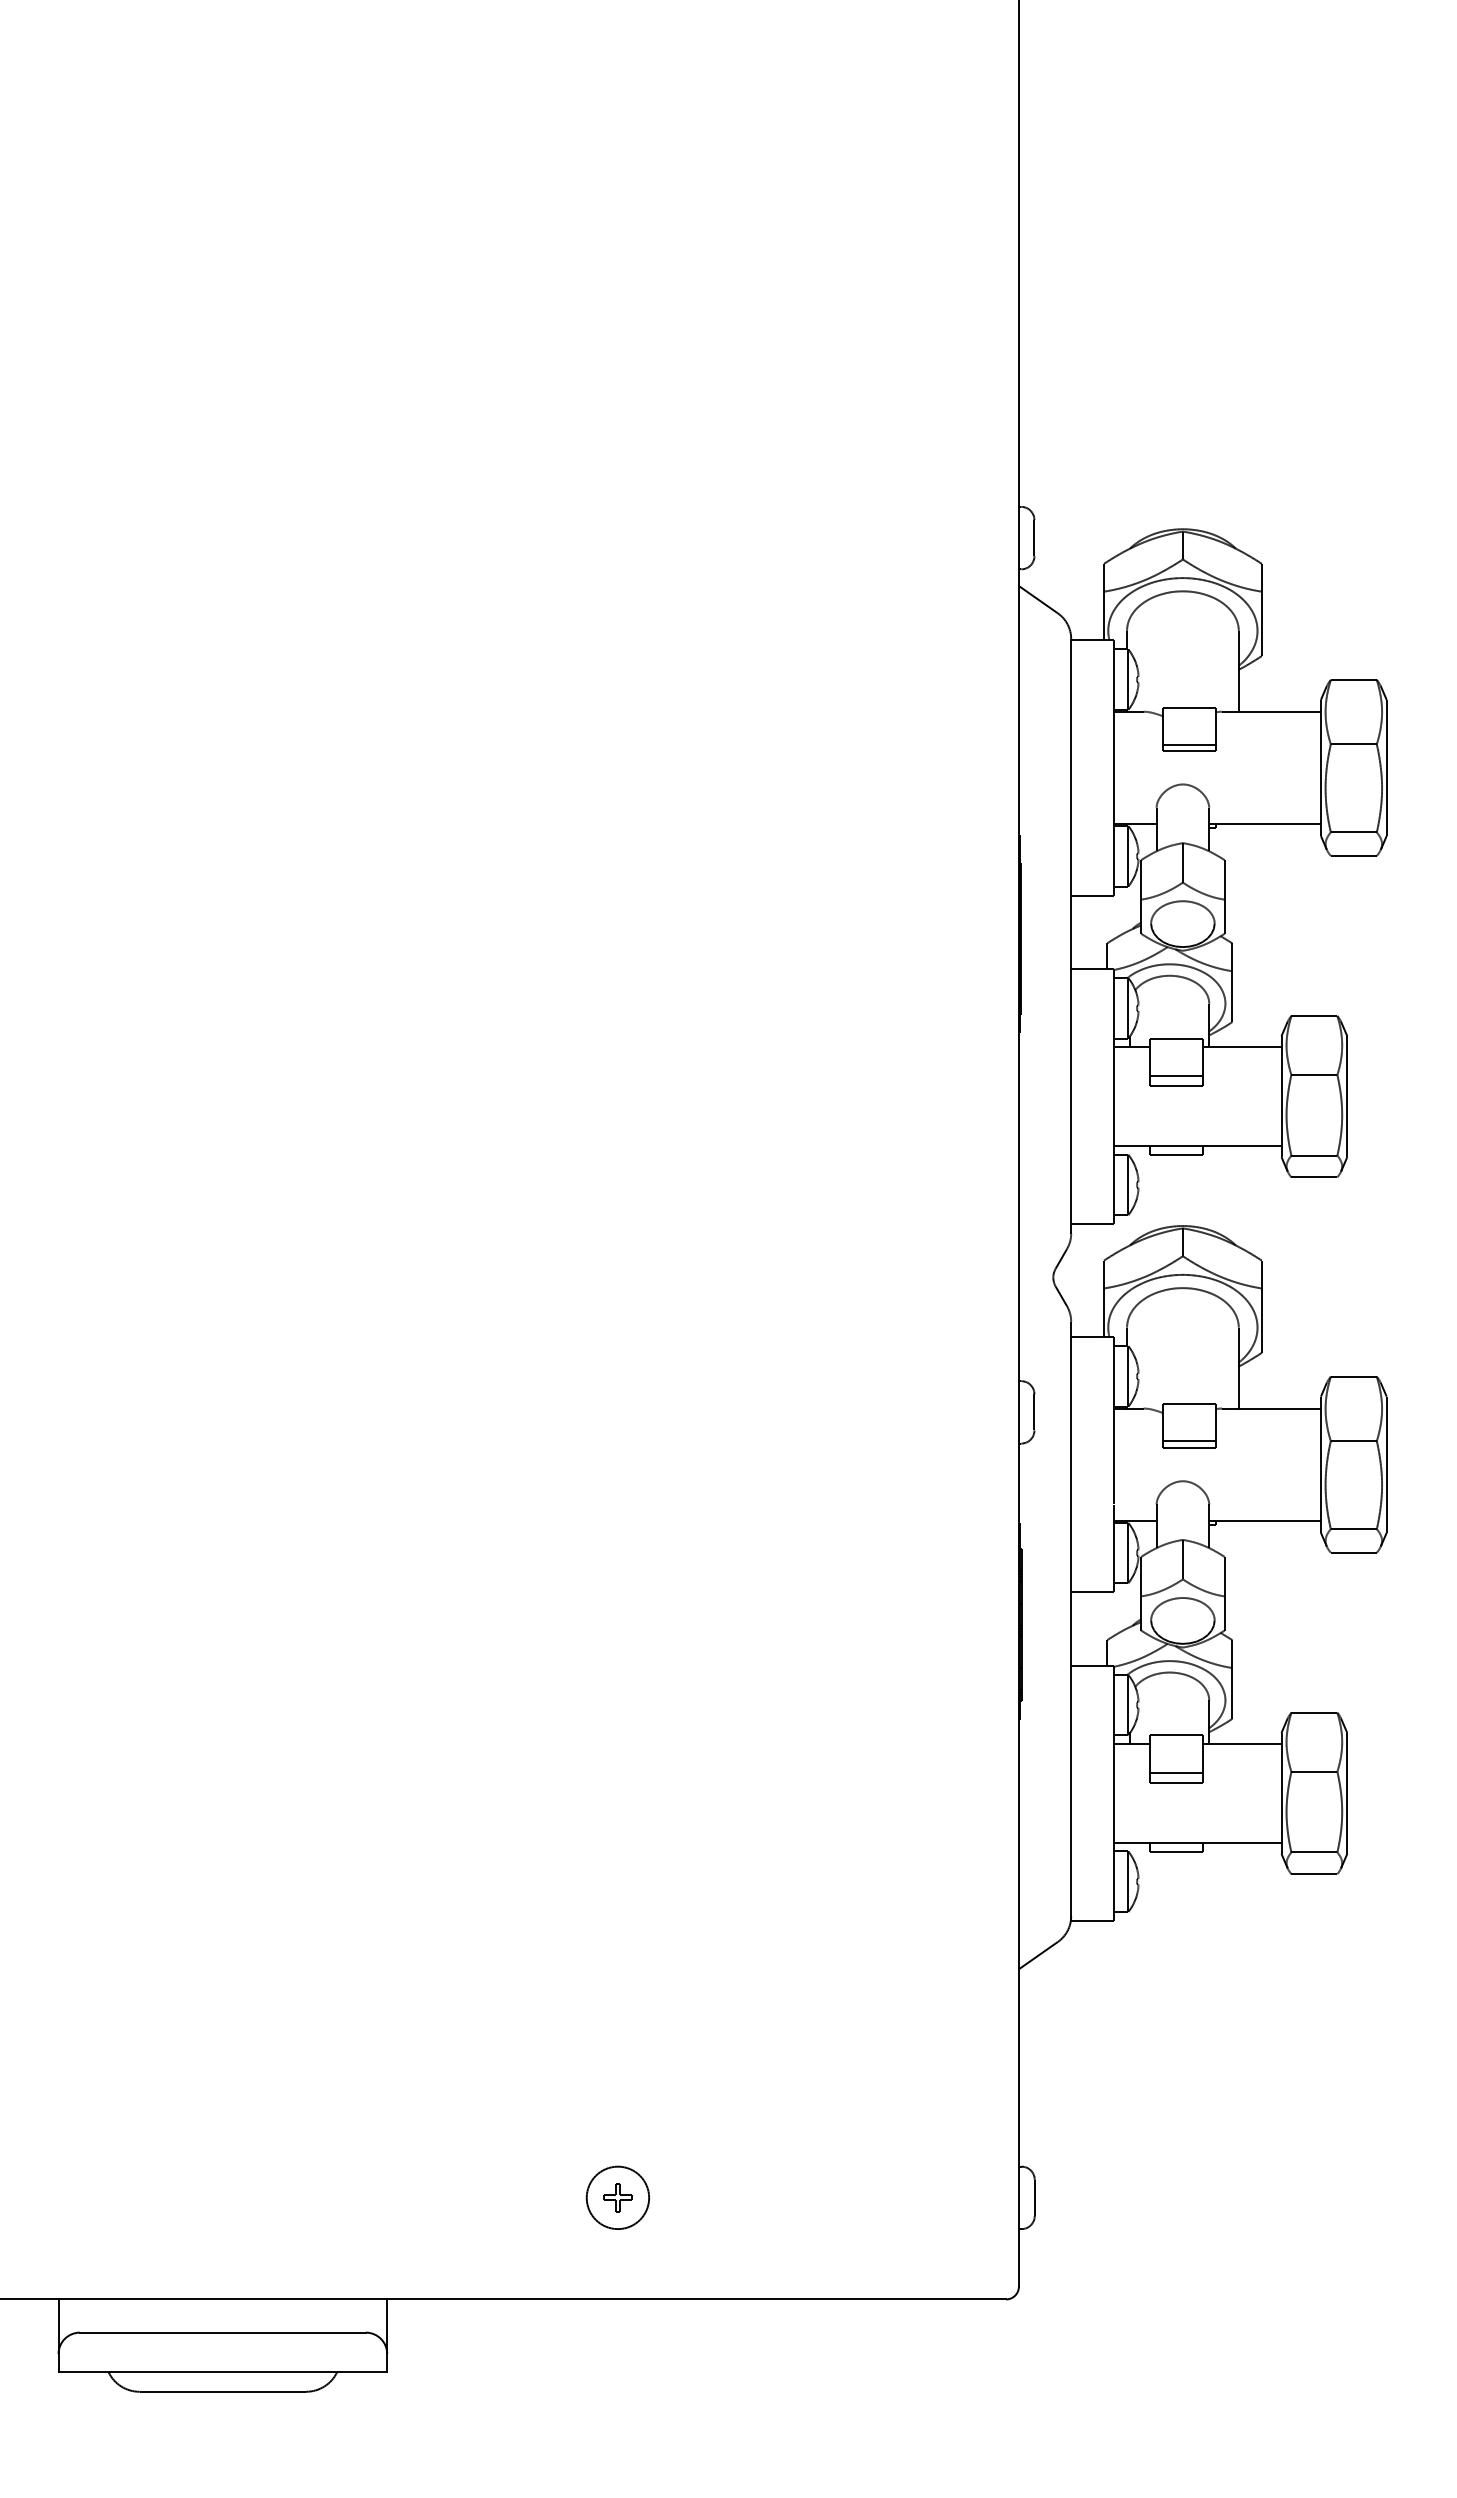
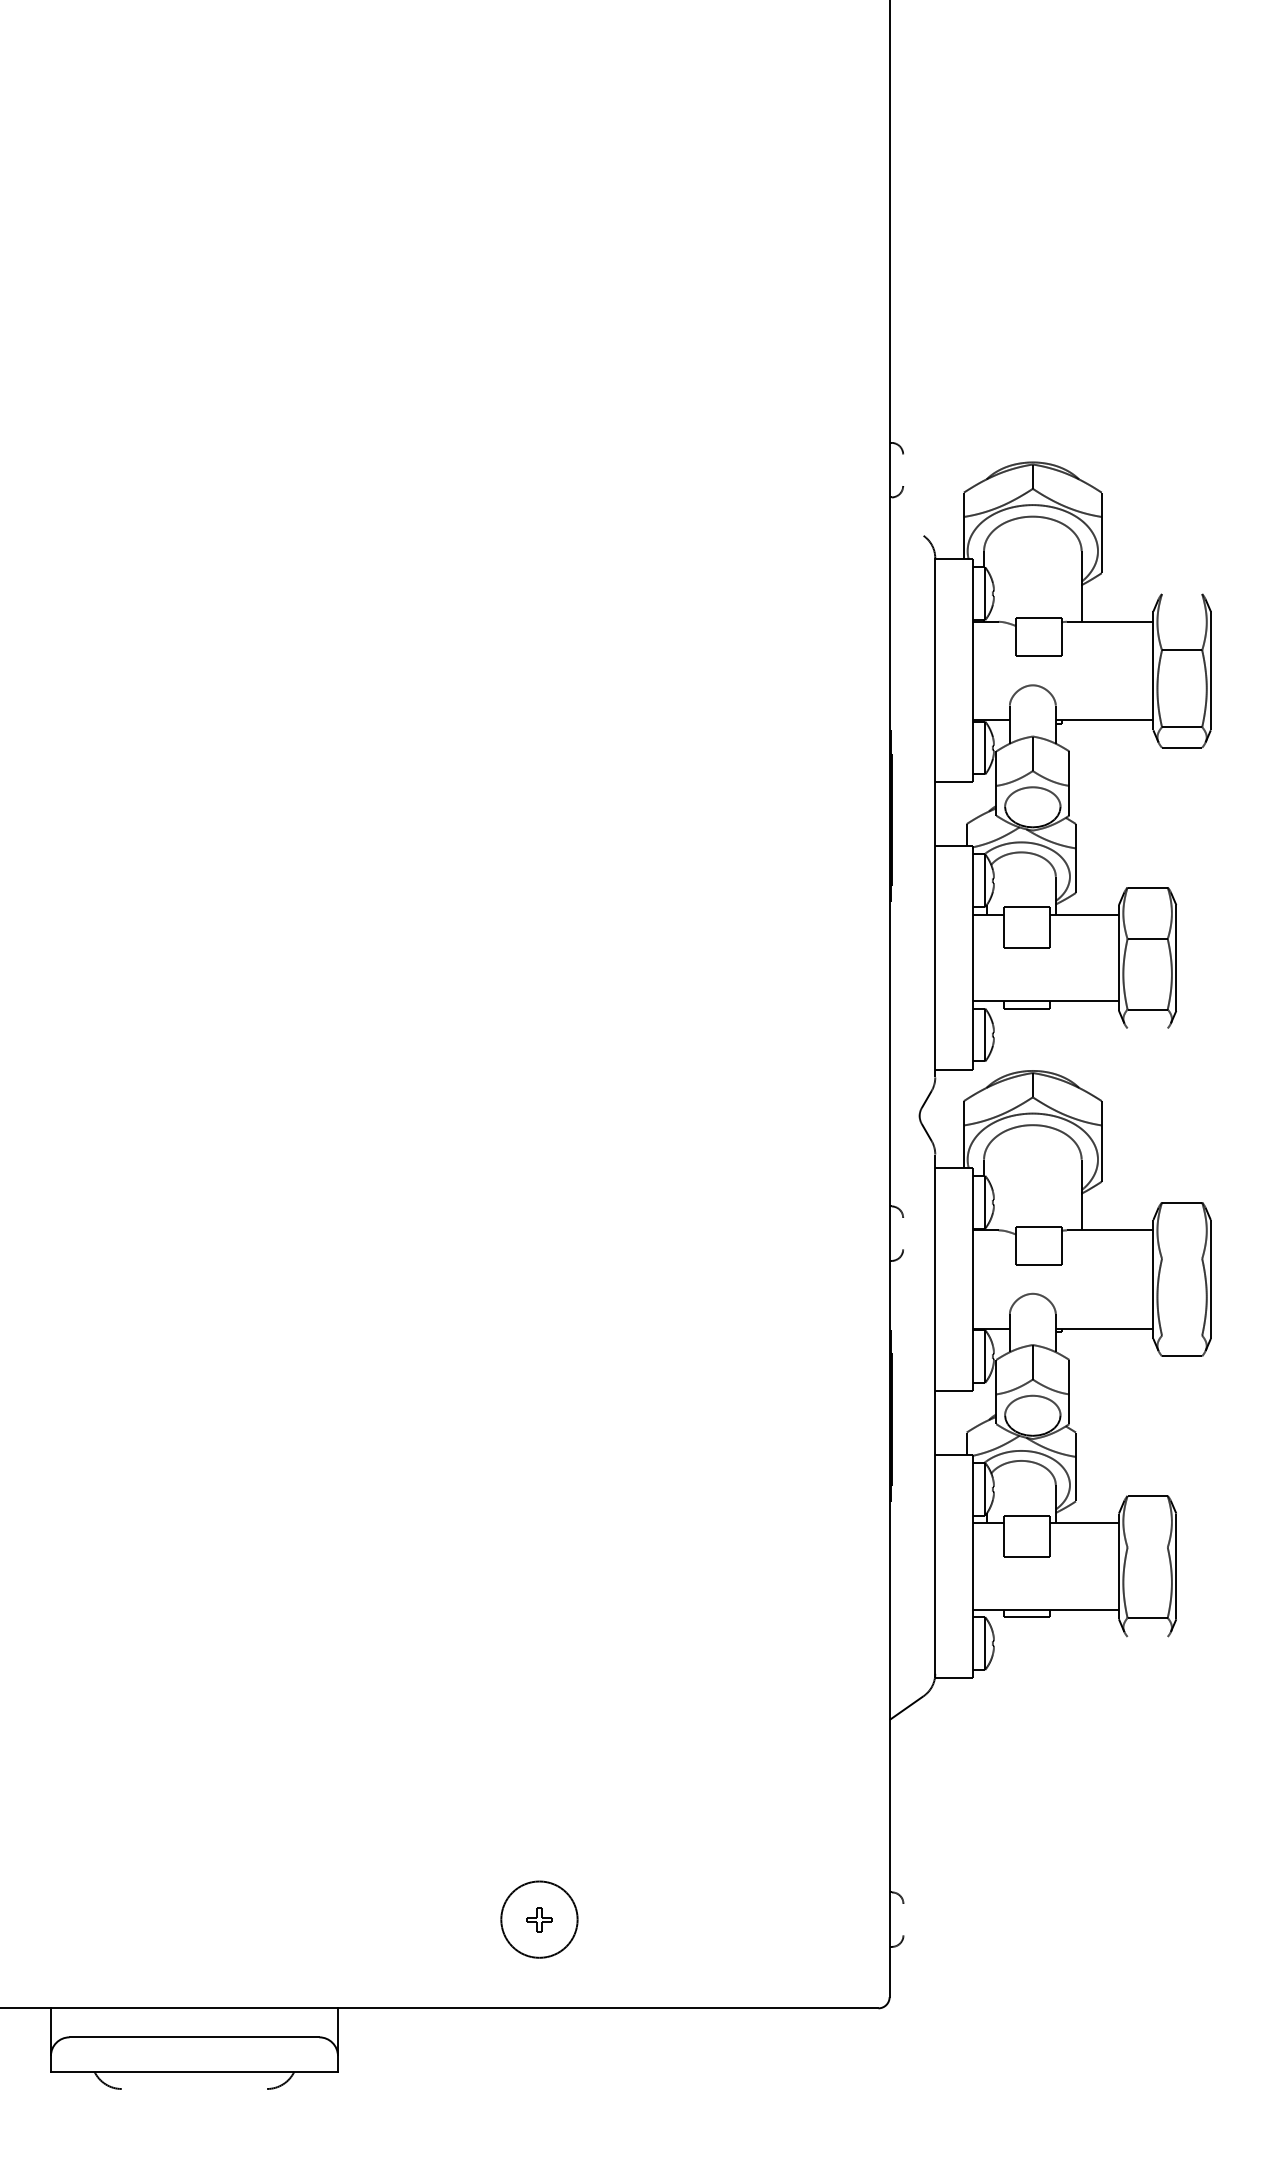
line: (1034, 538) -> (903, 470), removed
line: (1037, 599) -> (905, 523), removed
line: (1353, 679) -> (1181, 593), removed
line: (1189, 744) -> (1038, 650), removed
line: (1176, 1075) -> (1027, 939), removed
line: (1314, 1177) -> (1147, 1028), removed
line: (1034, 1412) -> (903, 1233), removed
line: (1189, 1441) -> (1038, 1259), removed
line: (1353, 1441) -> (1181, 1259), removed
line: (1353, 1529) -> (1181, 1335), removed
line: (1314, 1771) -> (1147, 1547), removed
line: (1176, 1772) -> (1027, 1548), removed
line: (1314, 1874) -> (1147, 1637), removed
circle: (617, 2197) -> (539, 1919), size x1.4
line: (1034, 2197) -> (903, 1919), removed
line: (222, 2391) -> (194, 2088), removed

